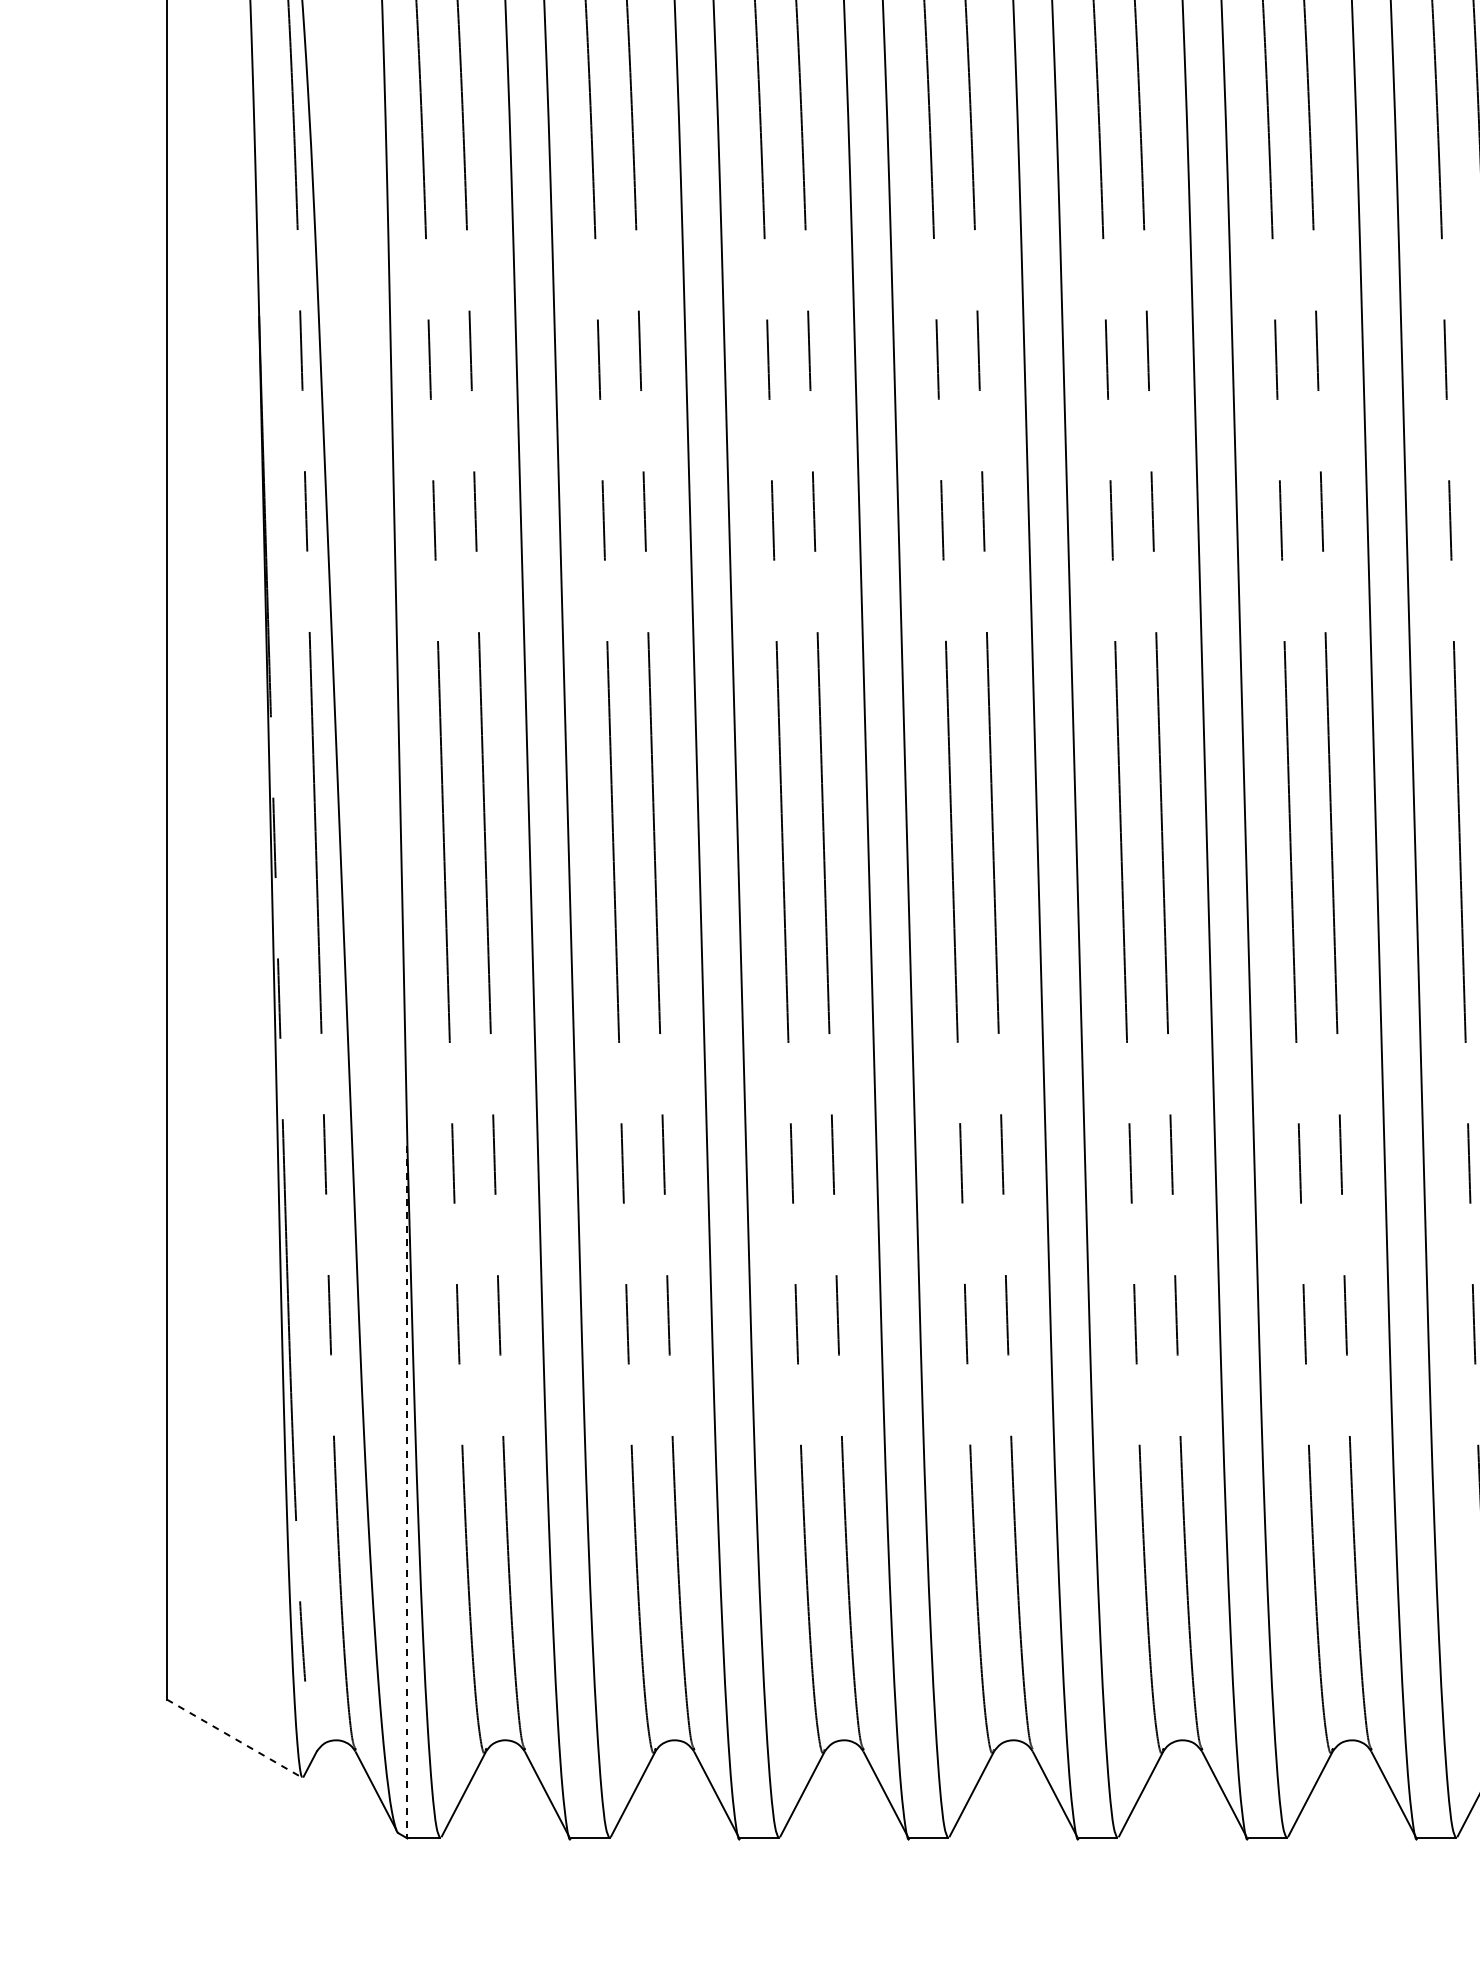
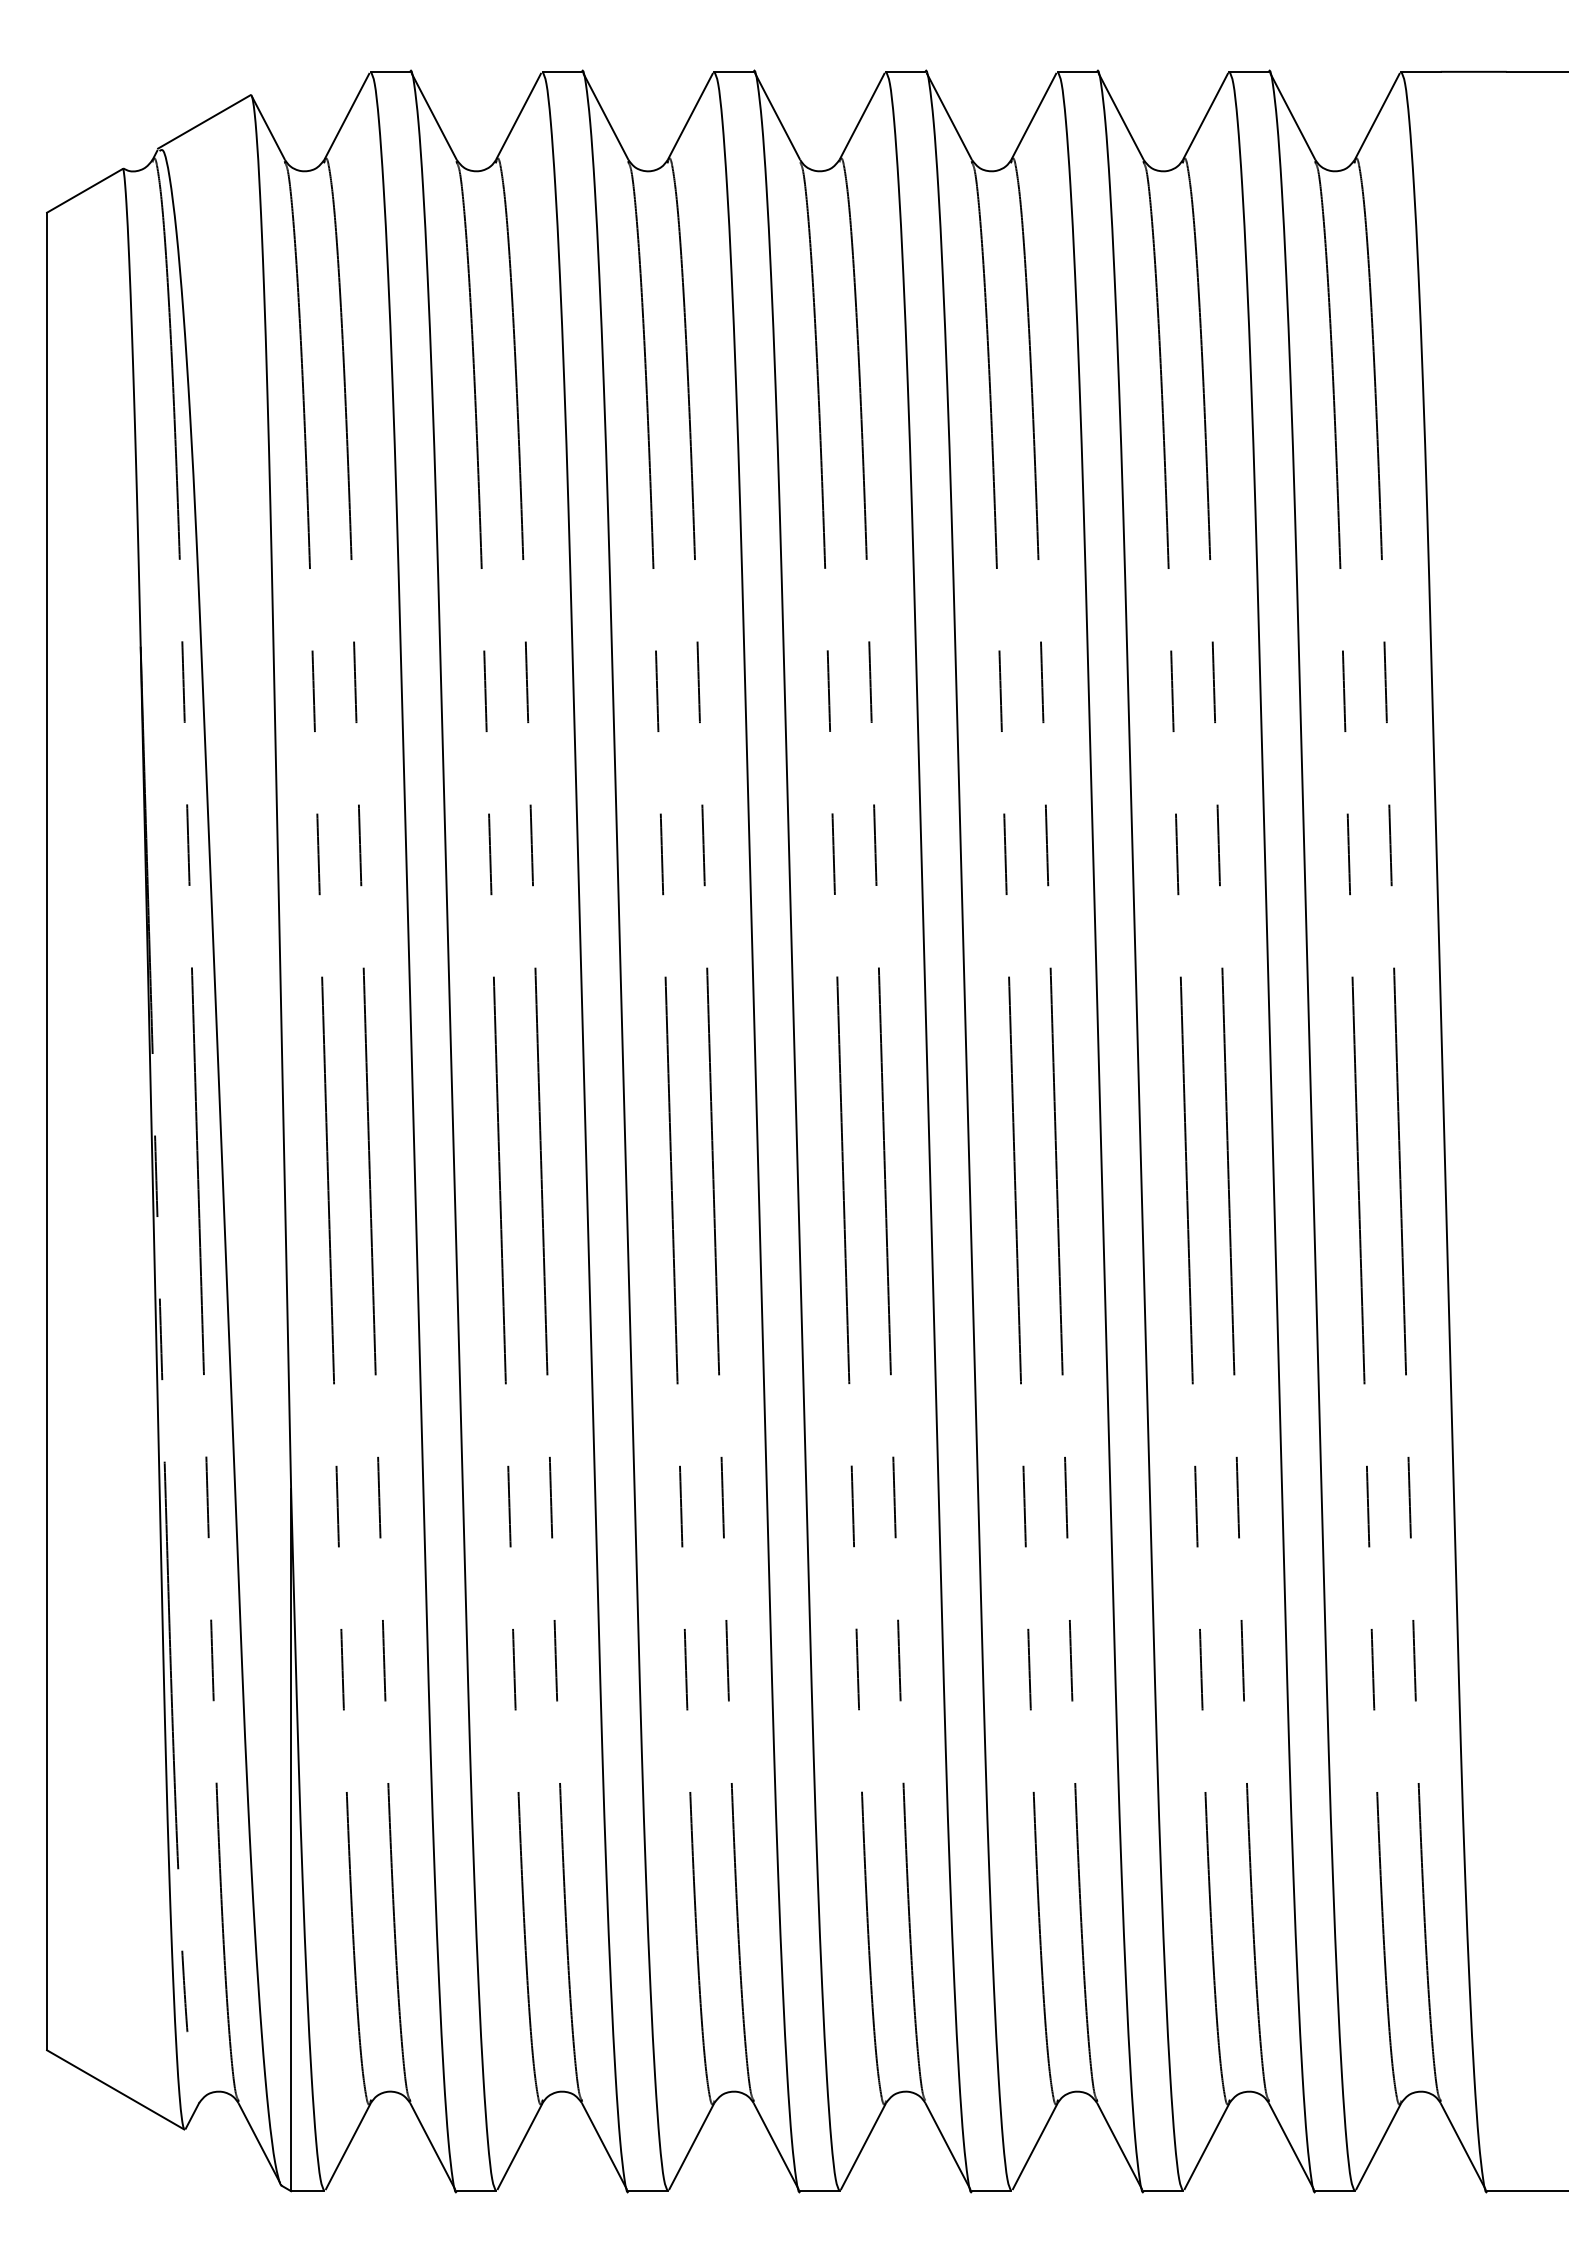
line: (407, 1492) -> (291, 1840), dashed -> solid
line: (235, 1739) -> (116, 2090), dashed -> solid

